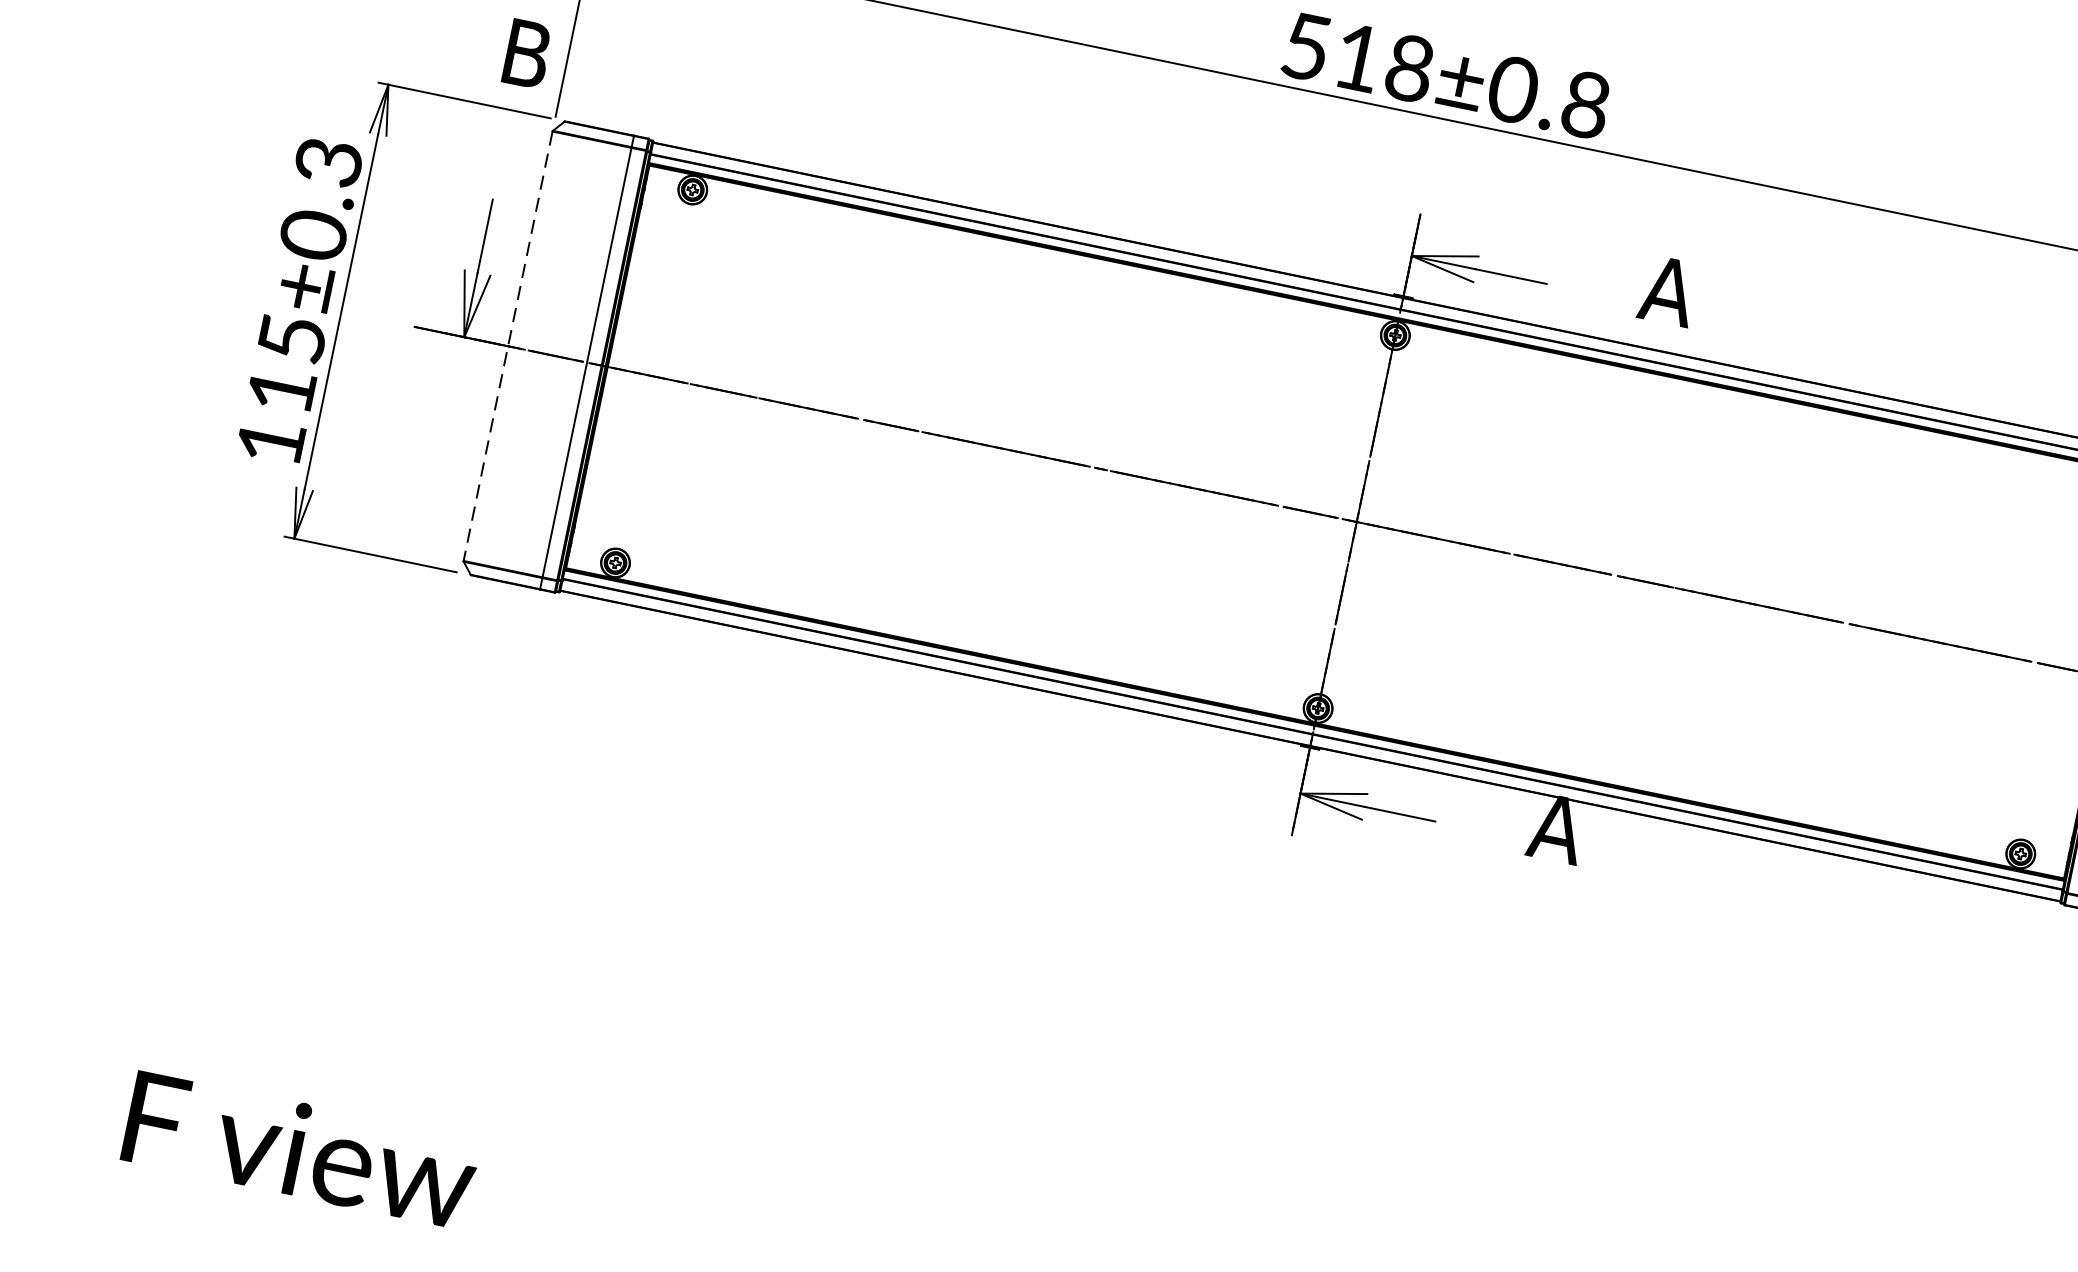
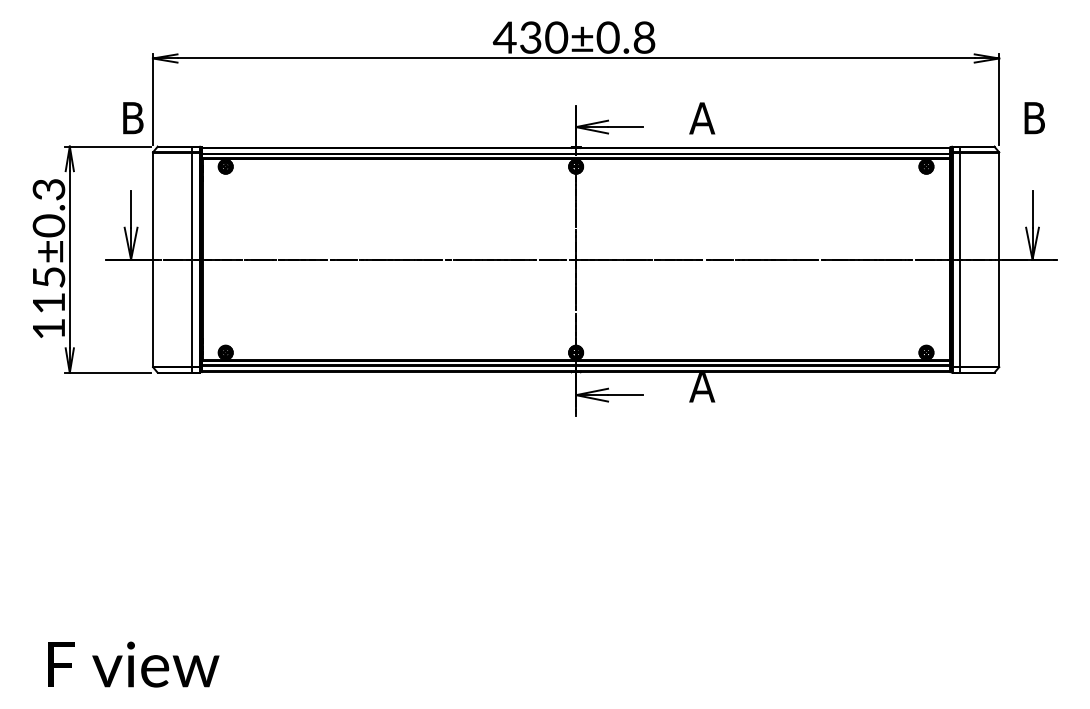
text: (1357, 57) -> (530, 37), 518±0.8 -> 430±0.8
line: (506, 347) -> (152, 260), dashed -> solid

